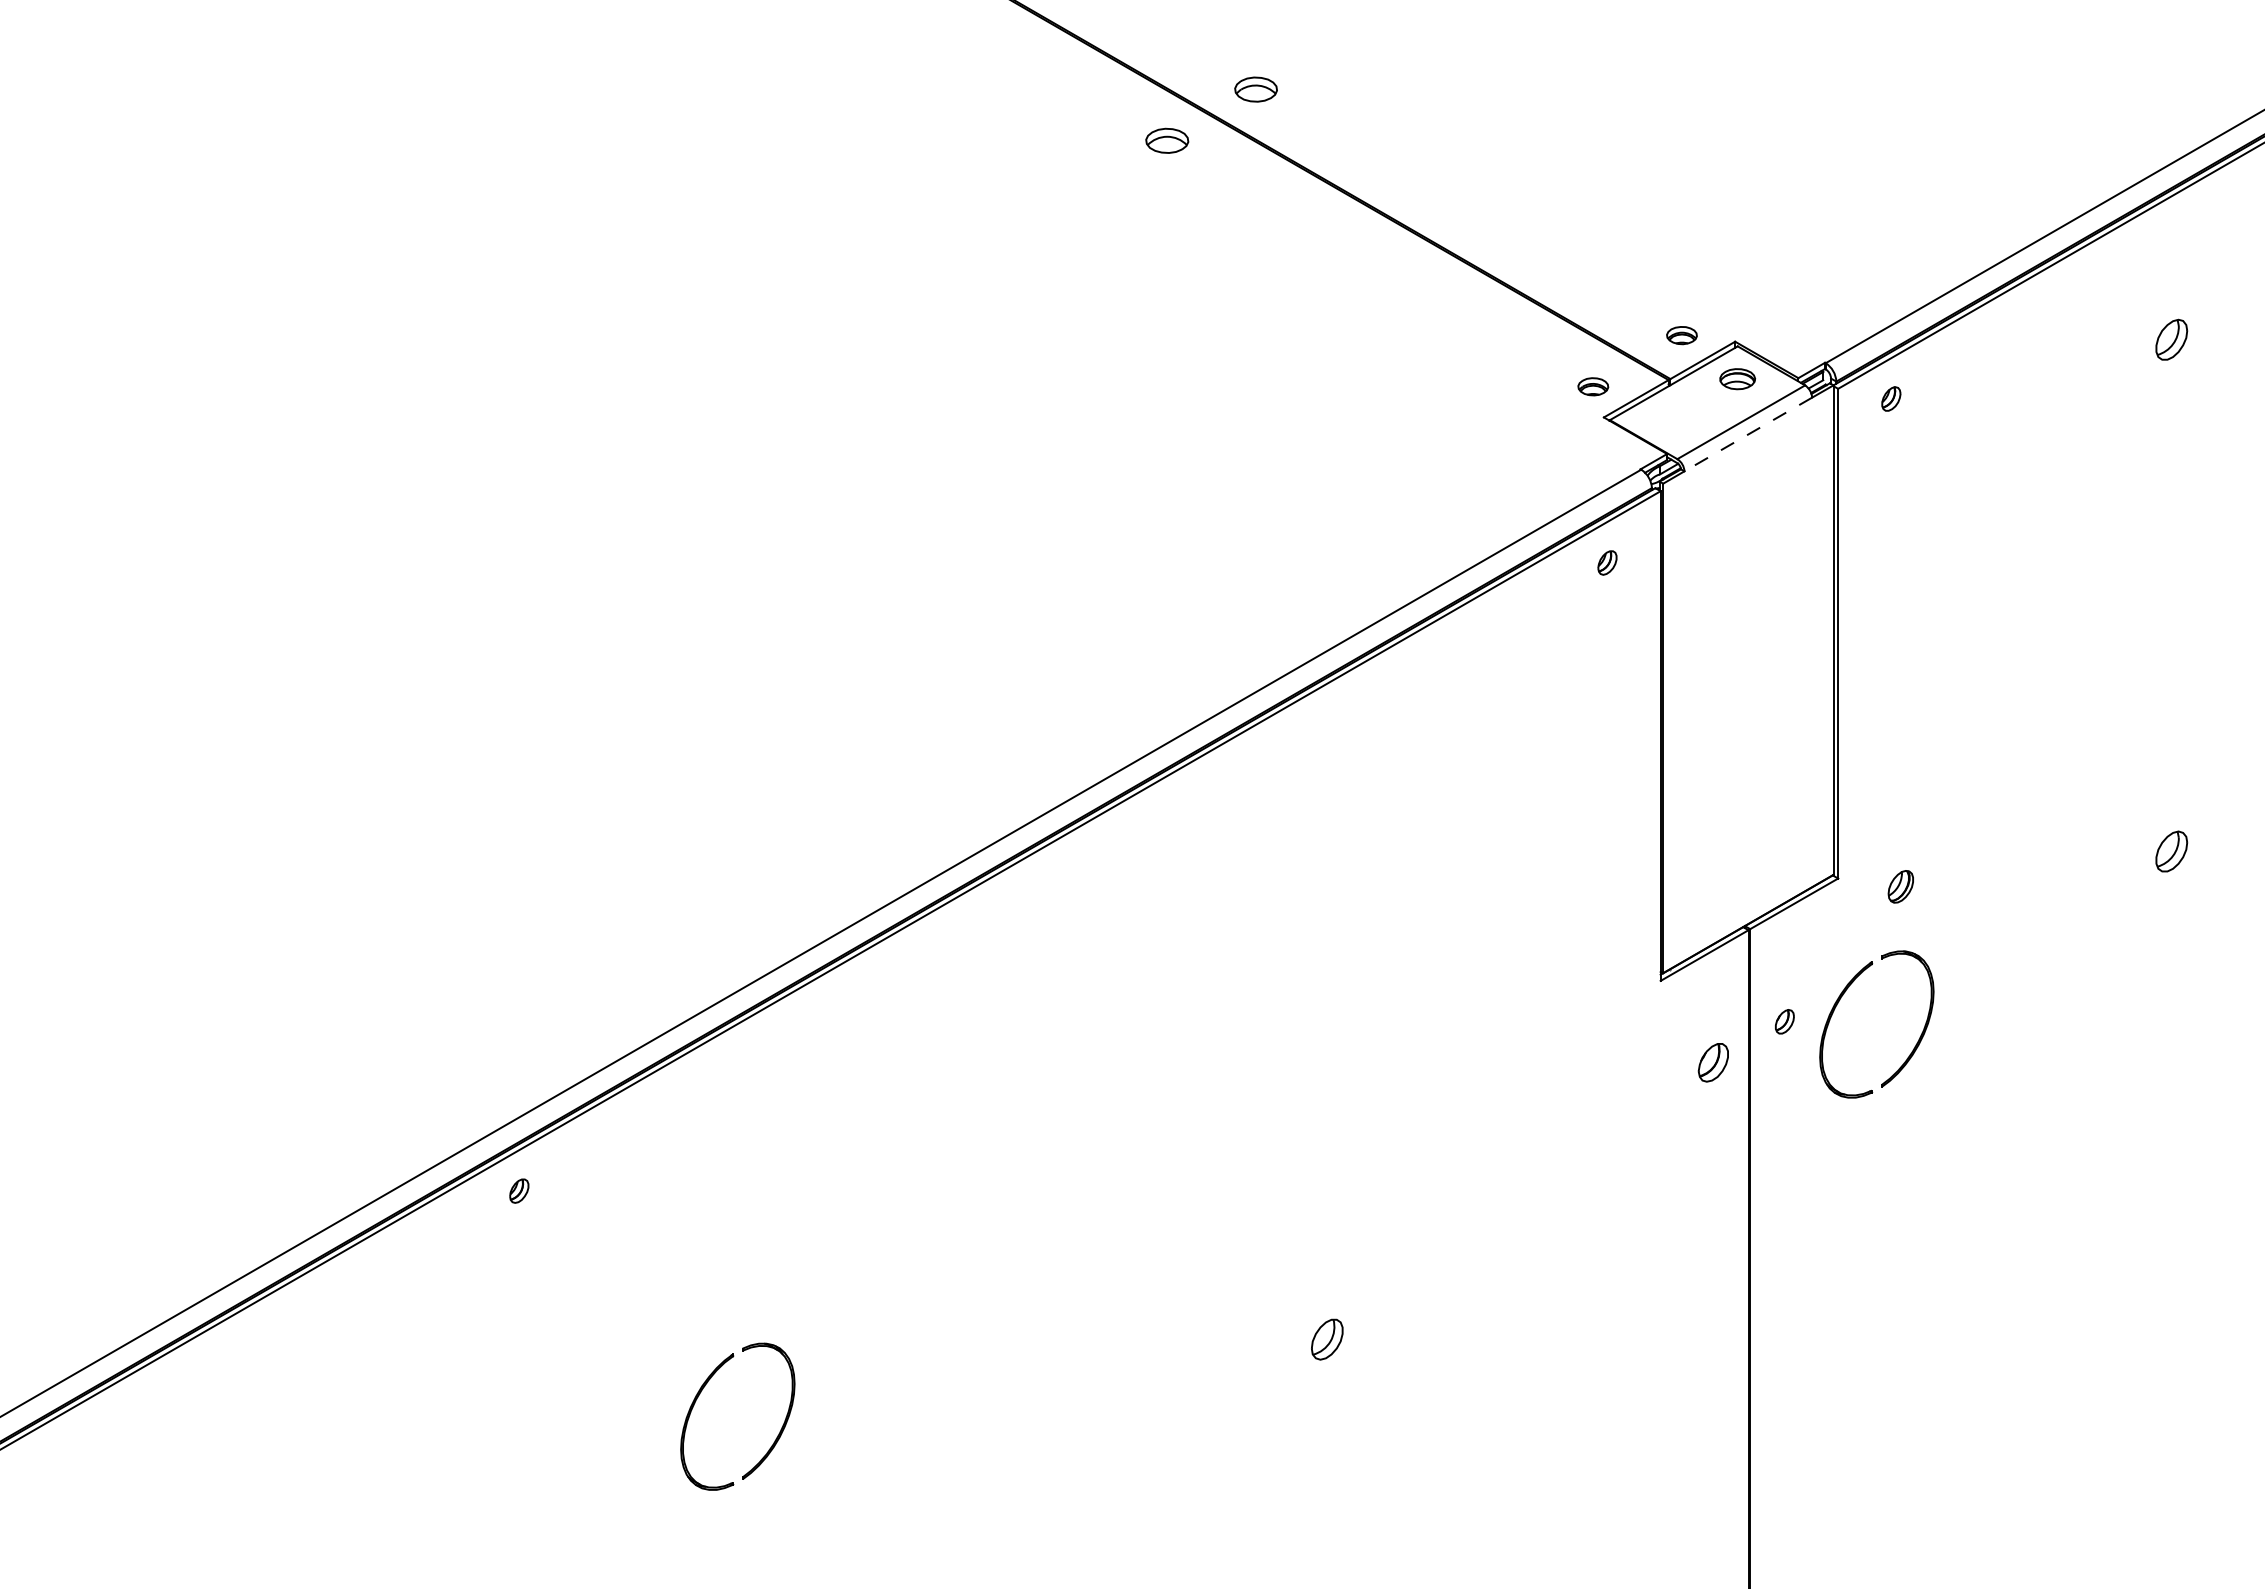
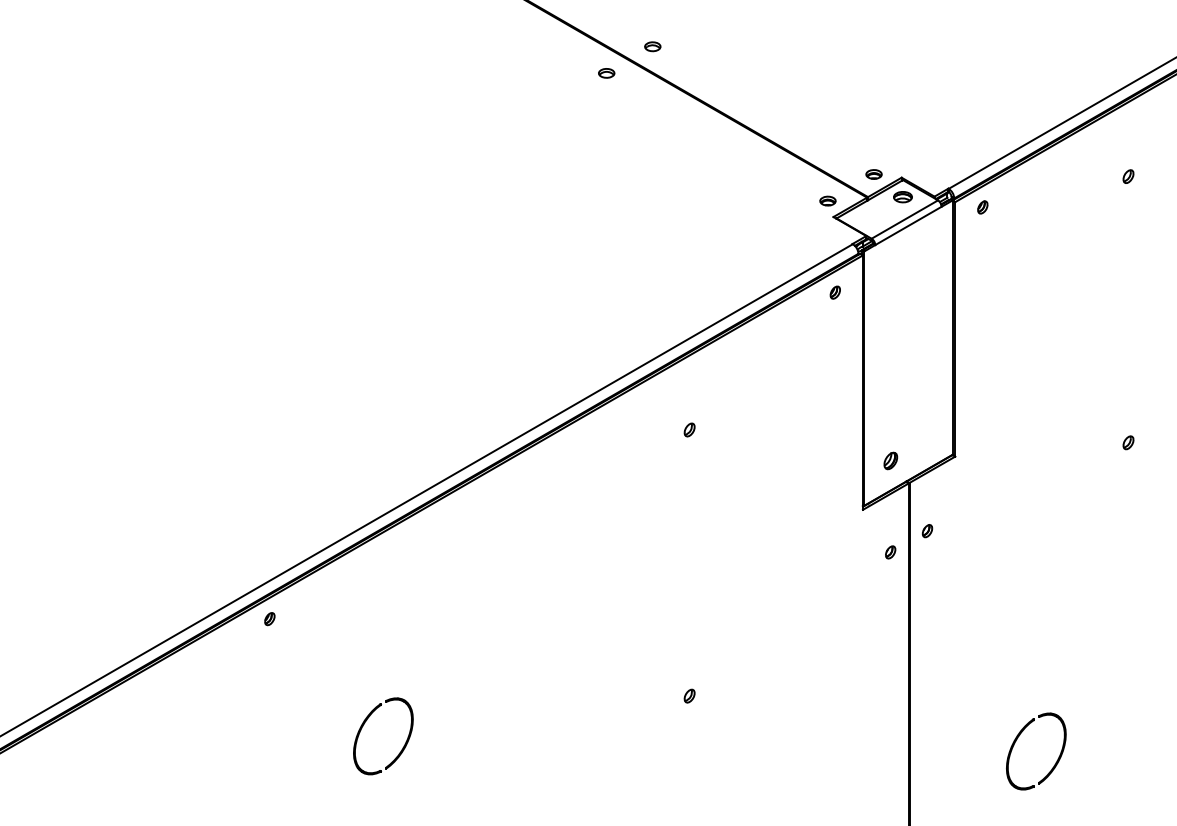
part: (1255, 89) -> (652, 46), size x0.71
part: (1167, 141) -> (606, 73), size x0.71
part: (2171, 339) -> (1128, 176), size x0.62
line: (1748, 435) -> (908, 226), dashed -> solid
part: (1326, 826) -> (689, 429), added
part: (2171, 851) -> (1128, 442), size x0.62
part: (1900, 885) -> (890, 460), moved
part: (1915, 1041) -> (1056, 760), moved
part: (1713, 1062) -> (890, 552), size x0.62
part: (1326, 1338) -> (689, 695), size x0.62

